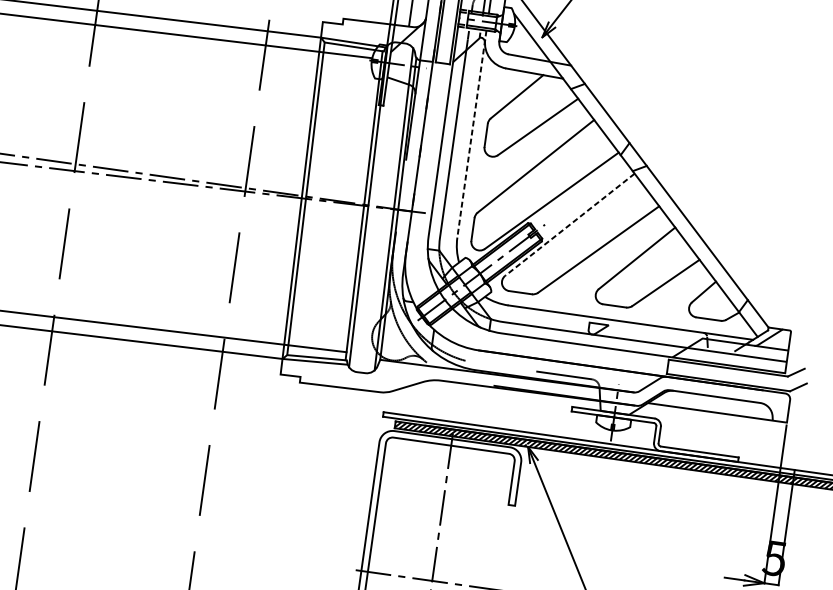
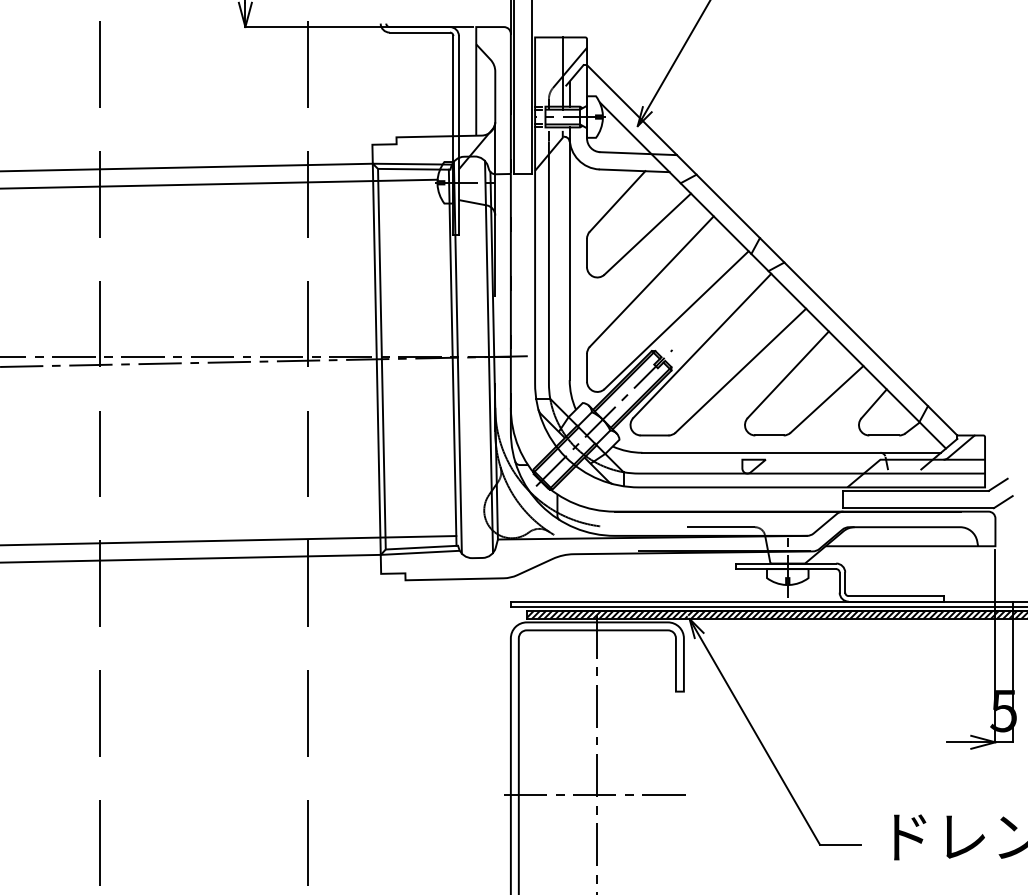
line: (471, 134) -> (569, 254), dashed -> solid
line: (570, 224) -> (702, 345), dashed -> solid

